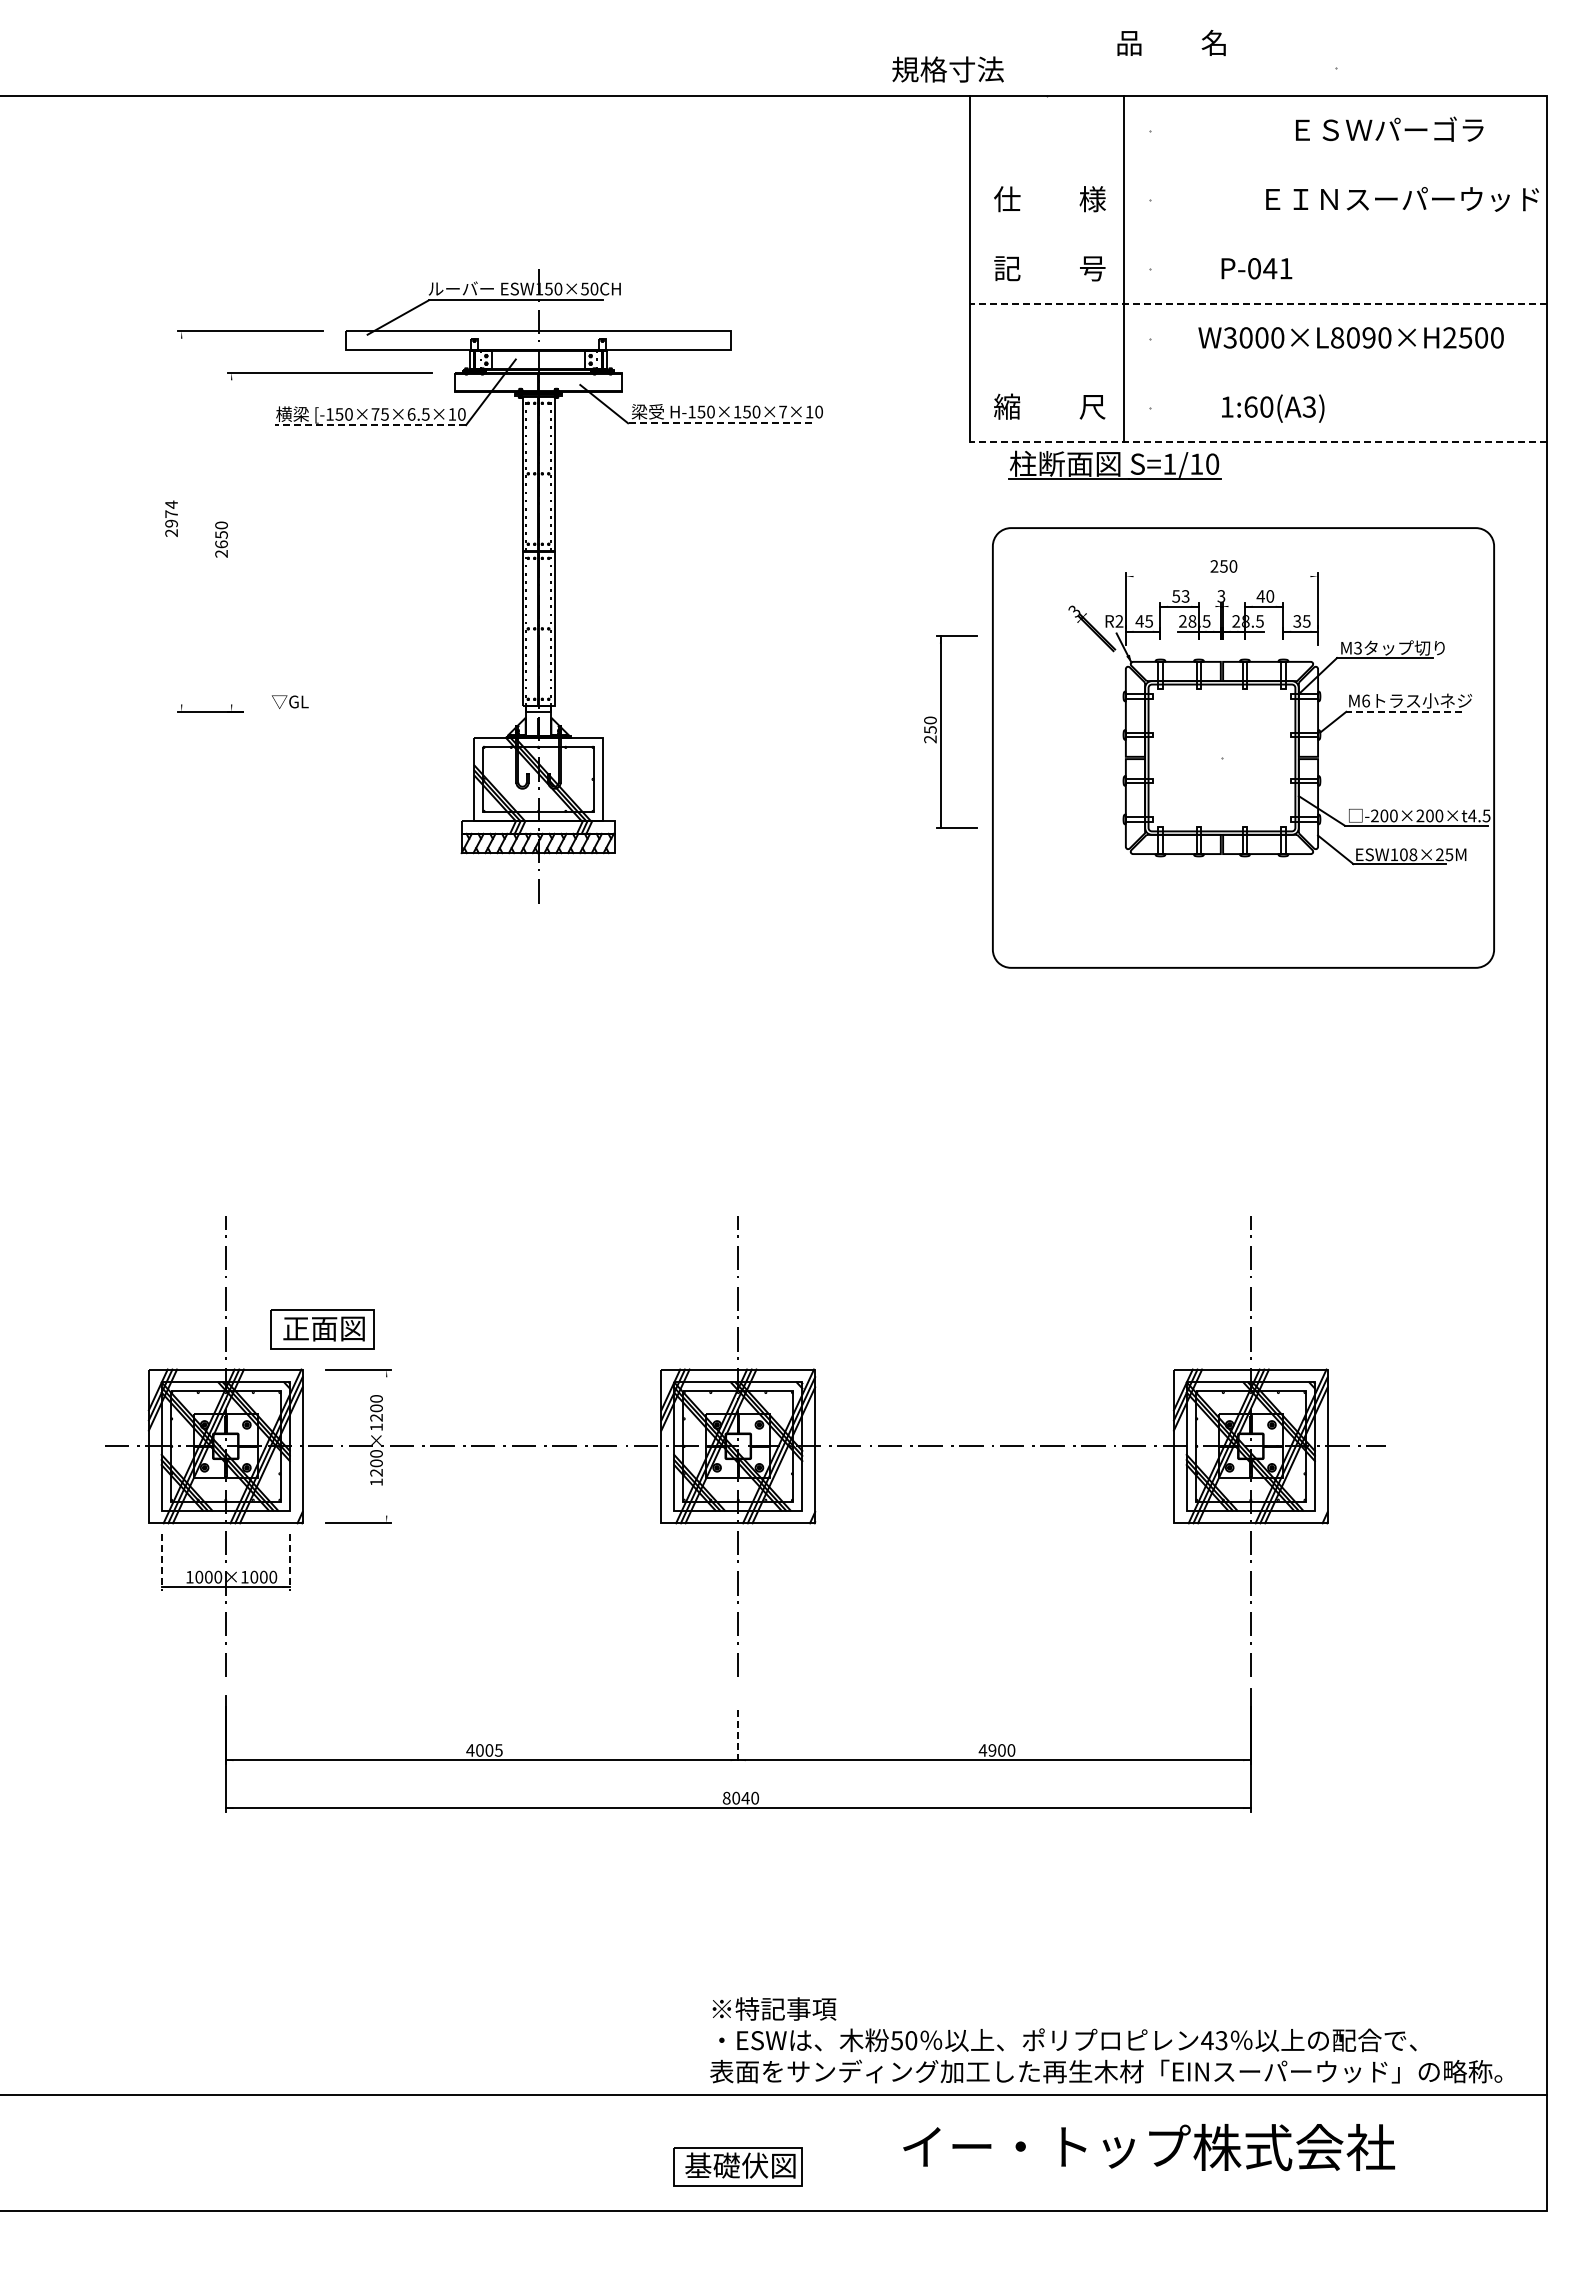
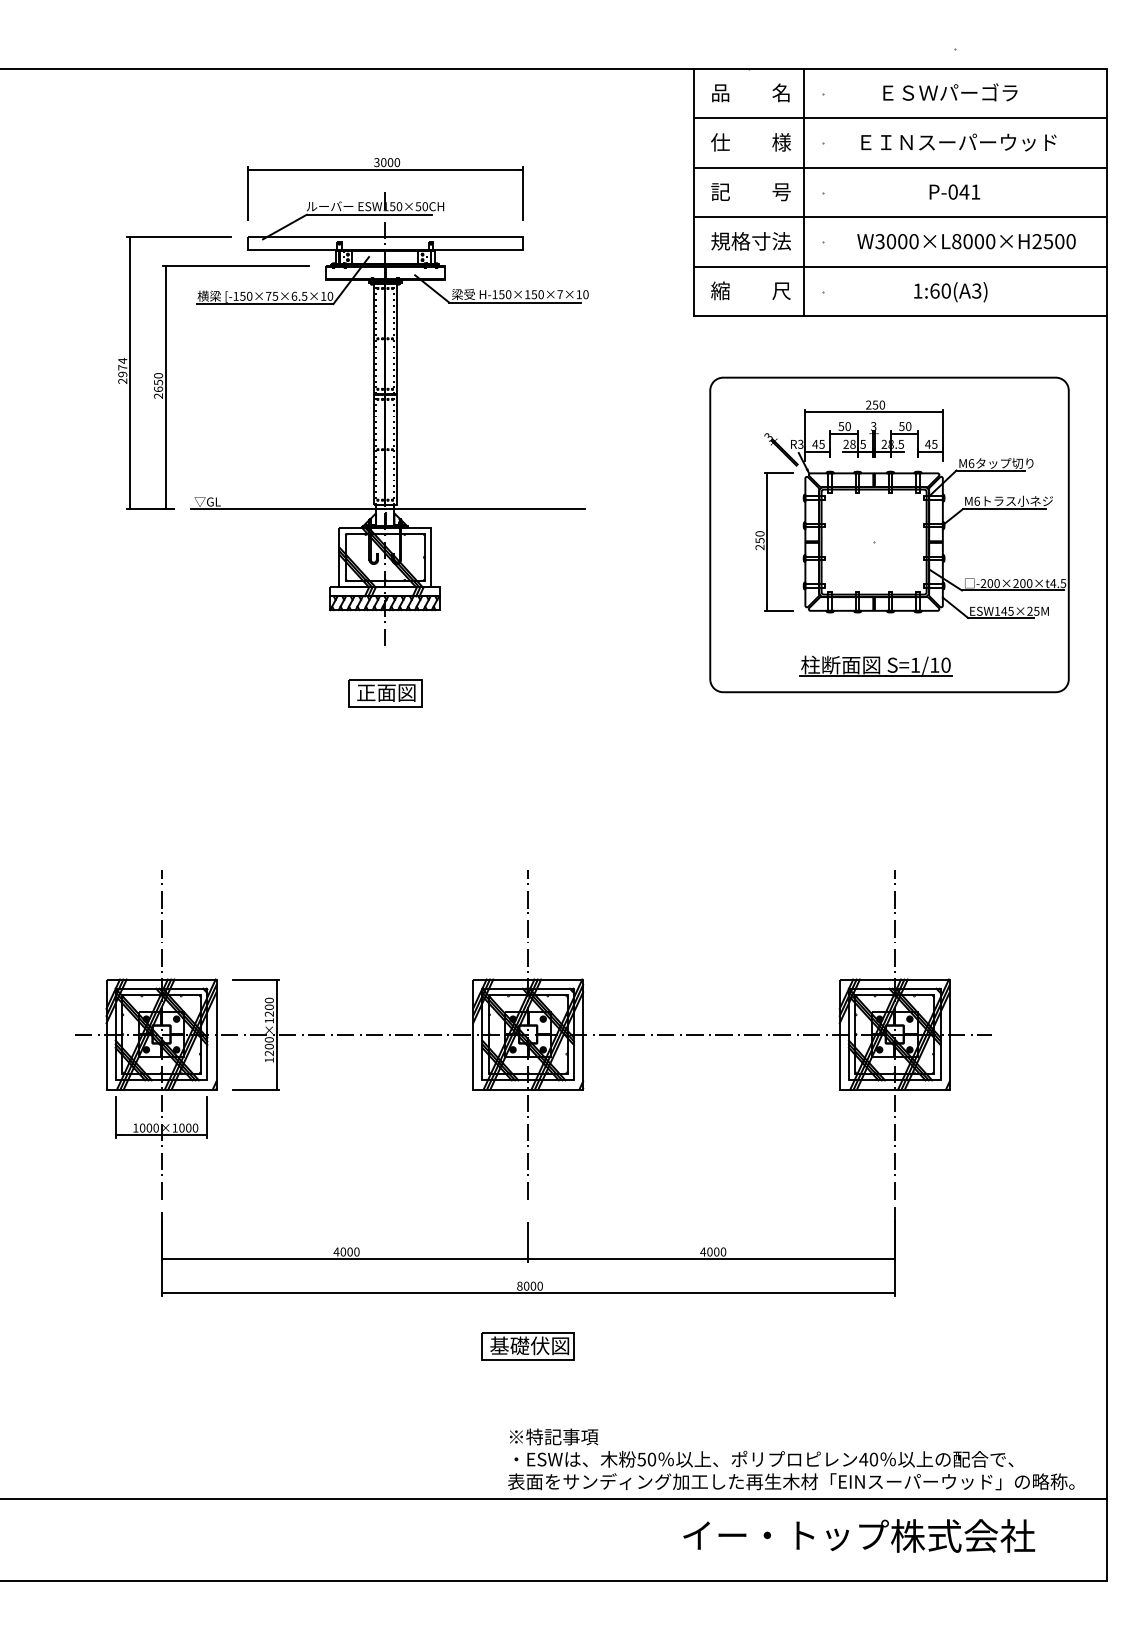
text: (1171, 42) -> (750, 92), moved
text: (947, 69) -> (750, 241), moved
text: (1389, 128) -> (950, 91), moved
line: (1258, 165) -> (900, 118), added
text: (1402, 199) -> (958, 142), moved
line: (1258, 234) -> (900, 167), added
part: (538, 237) -> (385, 169), added
text: (1256, 268) -> (954, 191), moved
line: (1258, 304) -> (900, 217), dashed -> solid
text: (1368, 337) -> (978, 241), W3000×L8090×H2500 -> W3000×L8000×H2500
line: (1258, 373) -> (900, 267), added
text: (1273, 408) -> (951, 292), moved
line: (719, 423) -> (514, 302), dashed -> solid
line: (370, 425) -> (265, 304), dashed -> solid
line: (1258, 442) -> (900, 316), dashed -> solid
part: (1114, 464) -> (875, 665), moved
line: (181, 521) -> (129, 372), added
line: (231, 542) -> (165, 387), added
line: (1221, 576) -> (873, 412), added
text: (1185, 596) -> (848, 426), 53 -> 50
text: (1260, 596) -> (901, 426), 40 -> 50
text: (1119, 621) -> (800, 444), R2 -> R3
text: (1297, 621) -> (928, 444), 35 -> 45
text: (1358, 647) -> (971, 463), M3 -> M6
line: (1404, 711) -> (1004, 508), dashed -> solid
line: (541, 712) -> (387, 509), added
part: (941, 731) -> (767, 541), moved
text: (1408, 854) -> (1007, 611), ESW108×25M -> ESW145×25M
part: (322, 1329) -> (385, 693), moved
line: (386, 1446) -> (276, 1034), added
line: (161, 1562) -> (115, 1117), dashed -> solid
line: (289, 1562) -> (207, 1117), dashed -> solid
line: (738, 1737) -> (528, 1242), dashed -> solid
text: (498, 1750) -> (356, 1252), 4005 -> 4000
text: (992, 1750) -> (709, 1252), 4900 -> 4000
text: (745, 1797) -> (533, 1285), 8040 -> 8000
text: (1221, 2040) -> (873, 1459), 43 -> 40
text: (1148, 2147) -> (858, 1536), moved
part: (737, 2166) -> (527, 1346), moved

